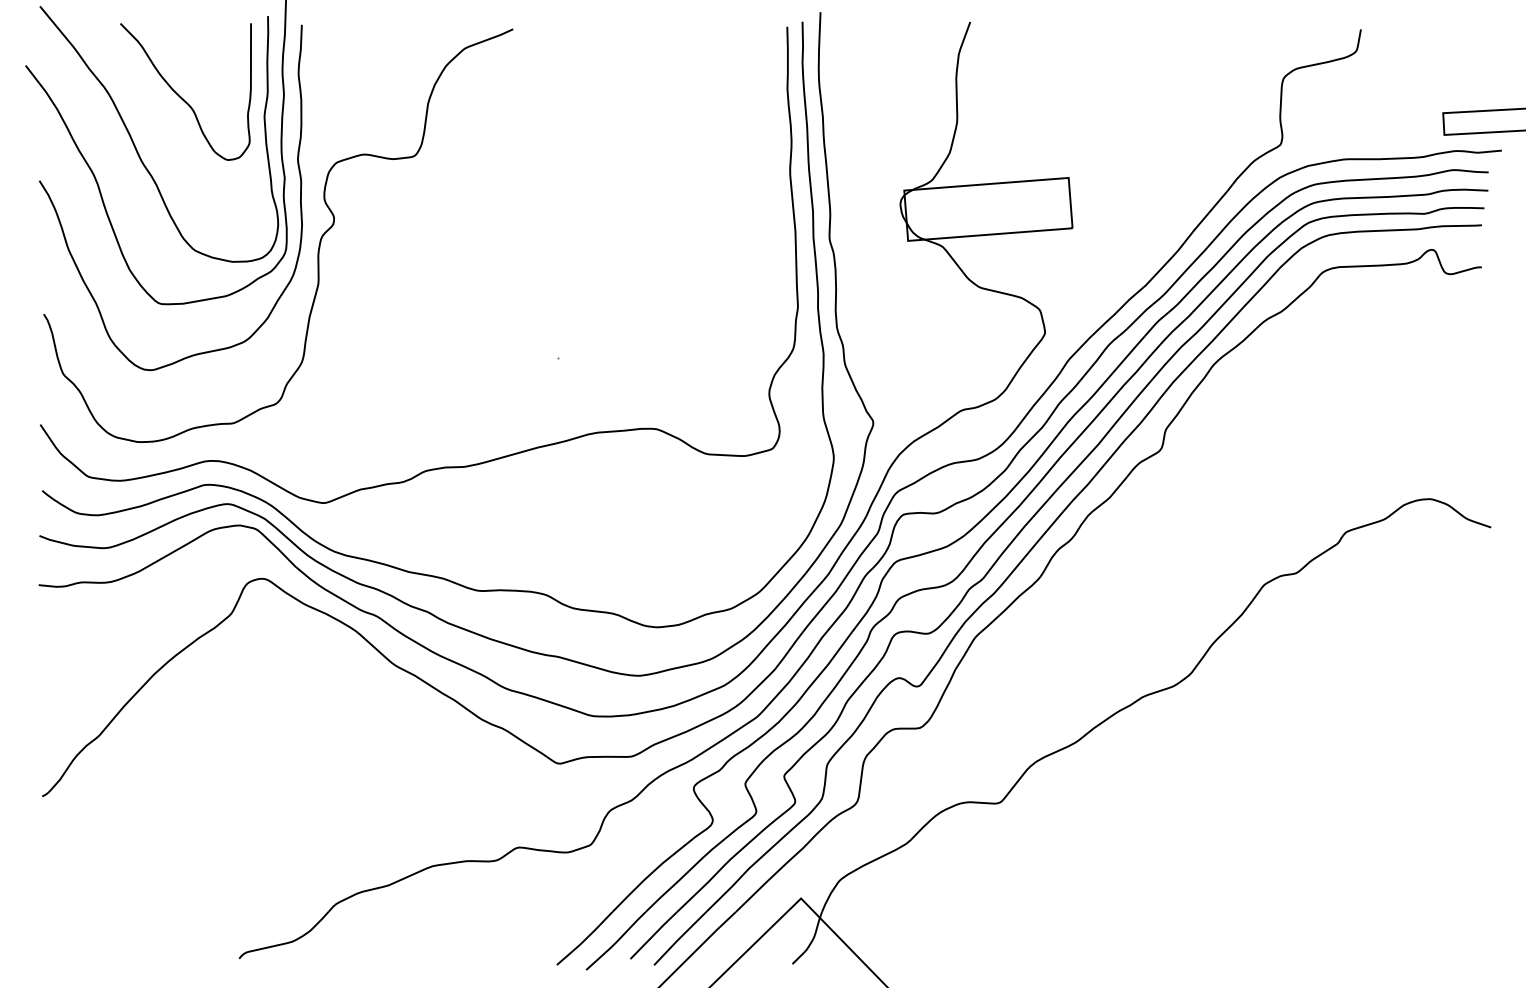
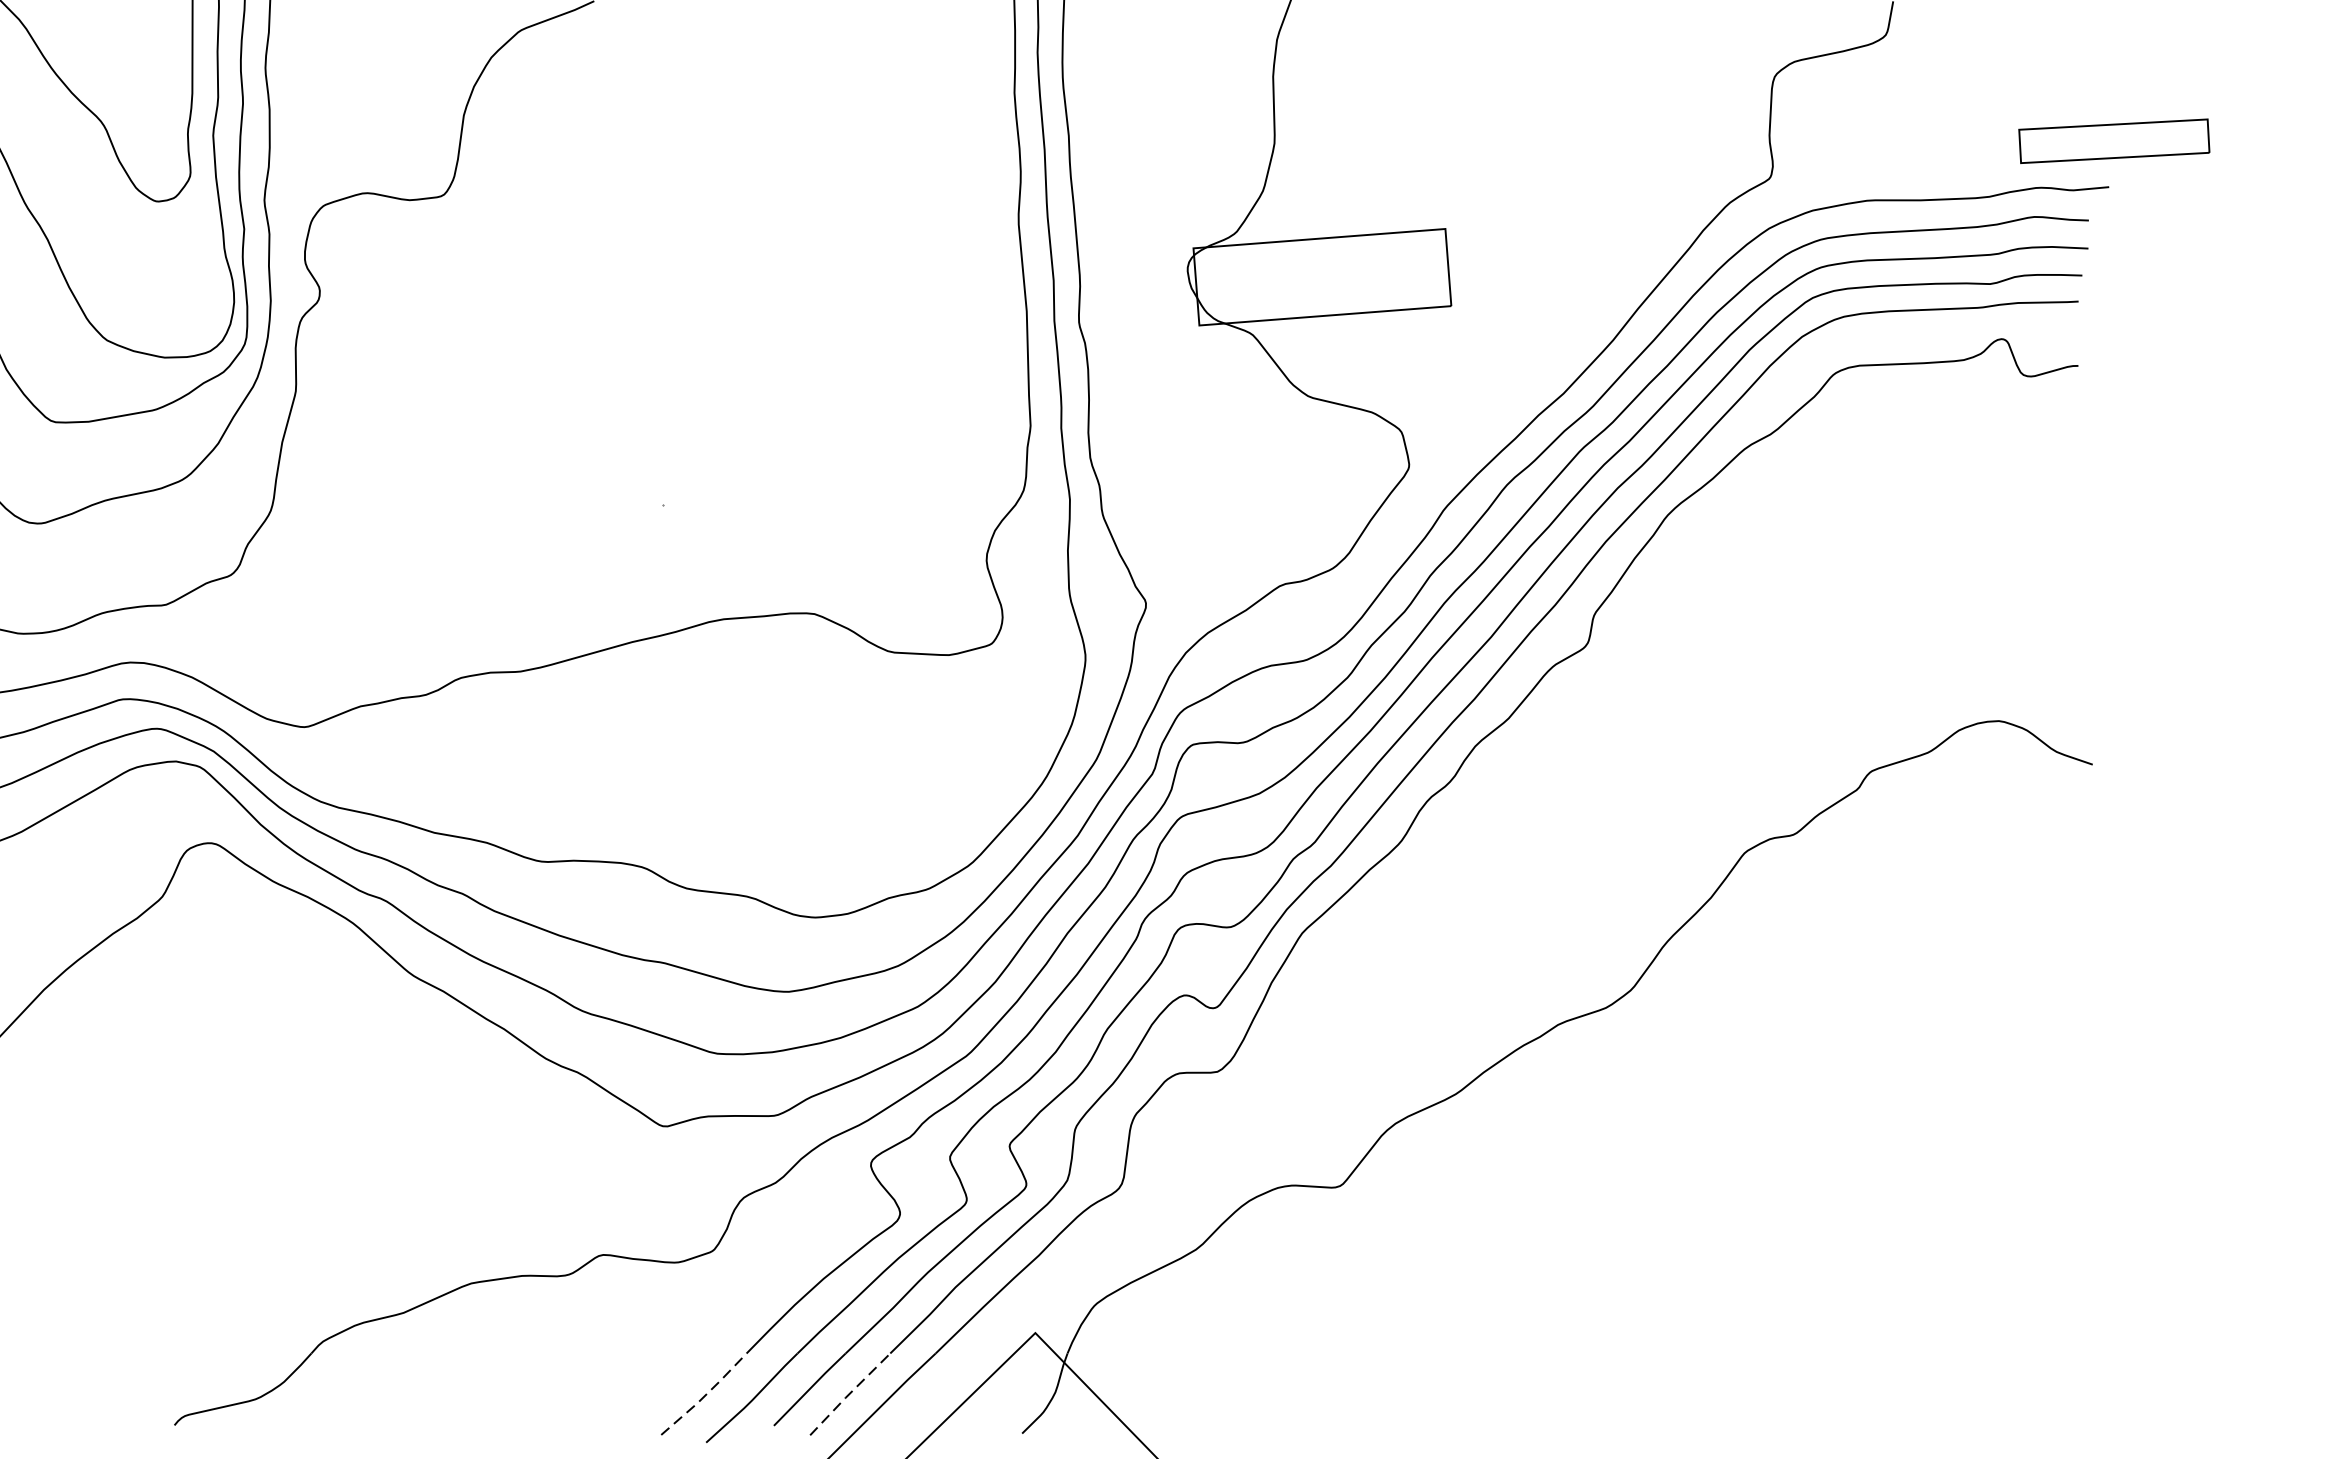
line: (679, 938) -> (849, 1394), solid -> dashed
line: (585, 939) -> (705, 1395), solid -> dashed

